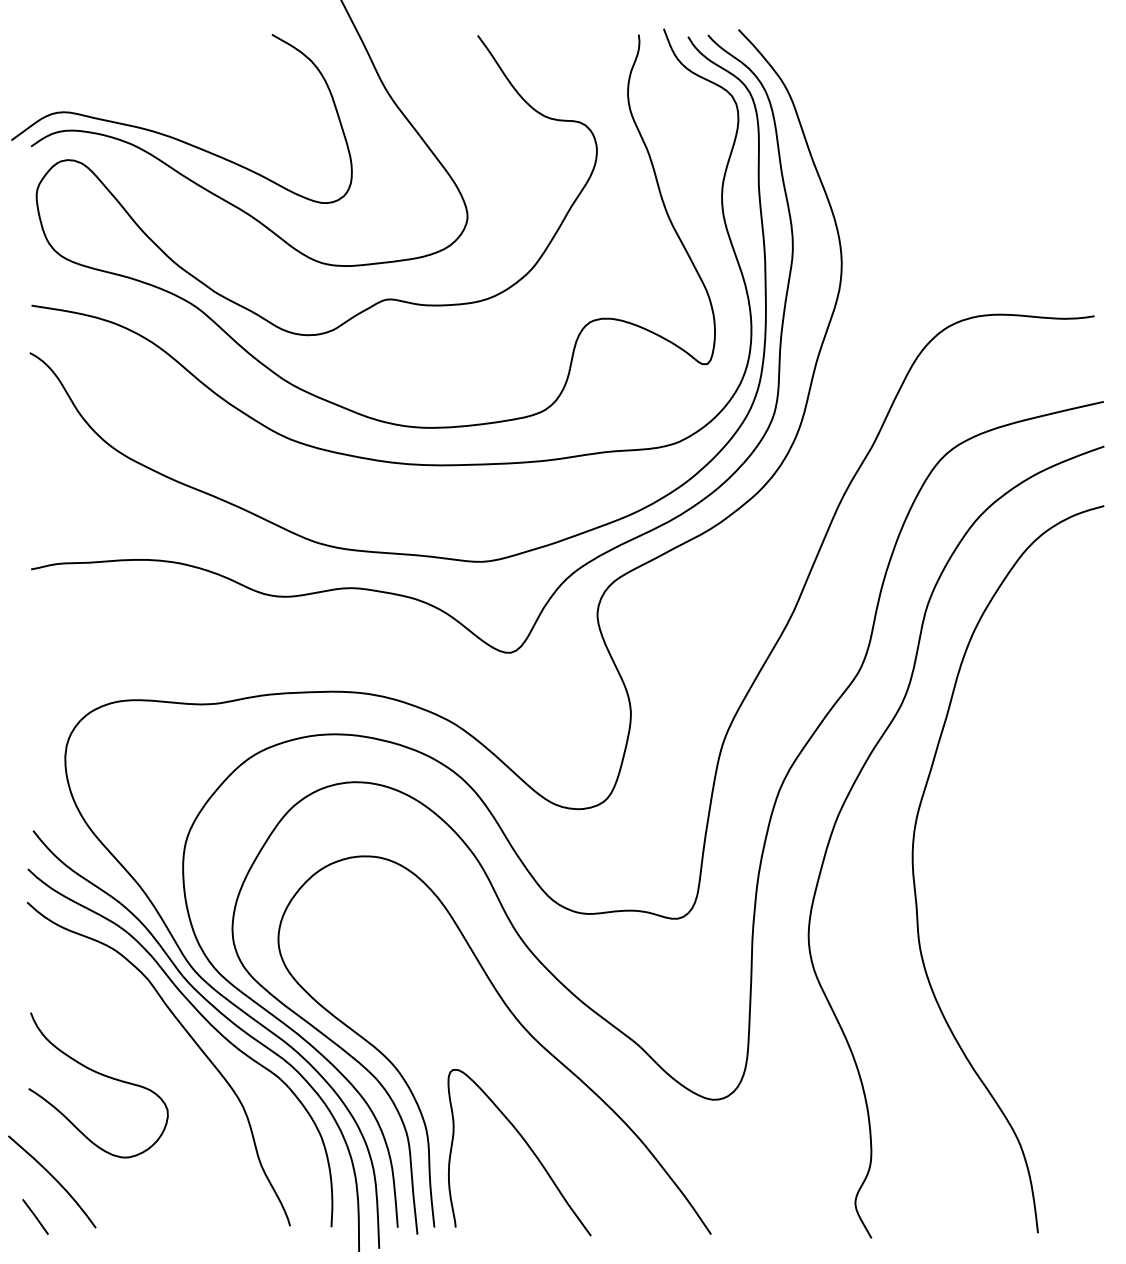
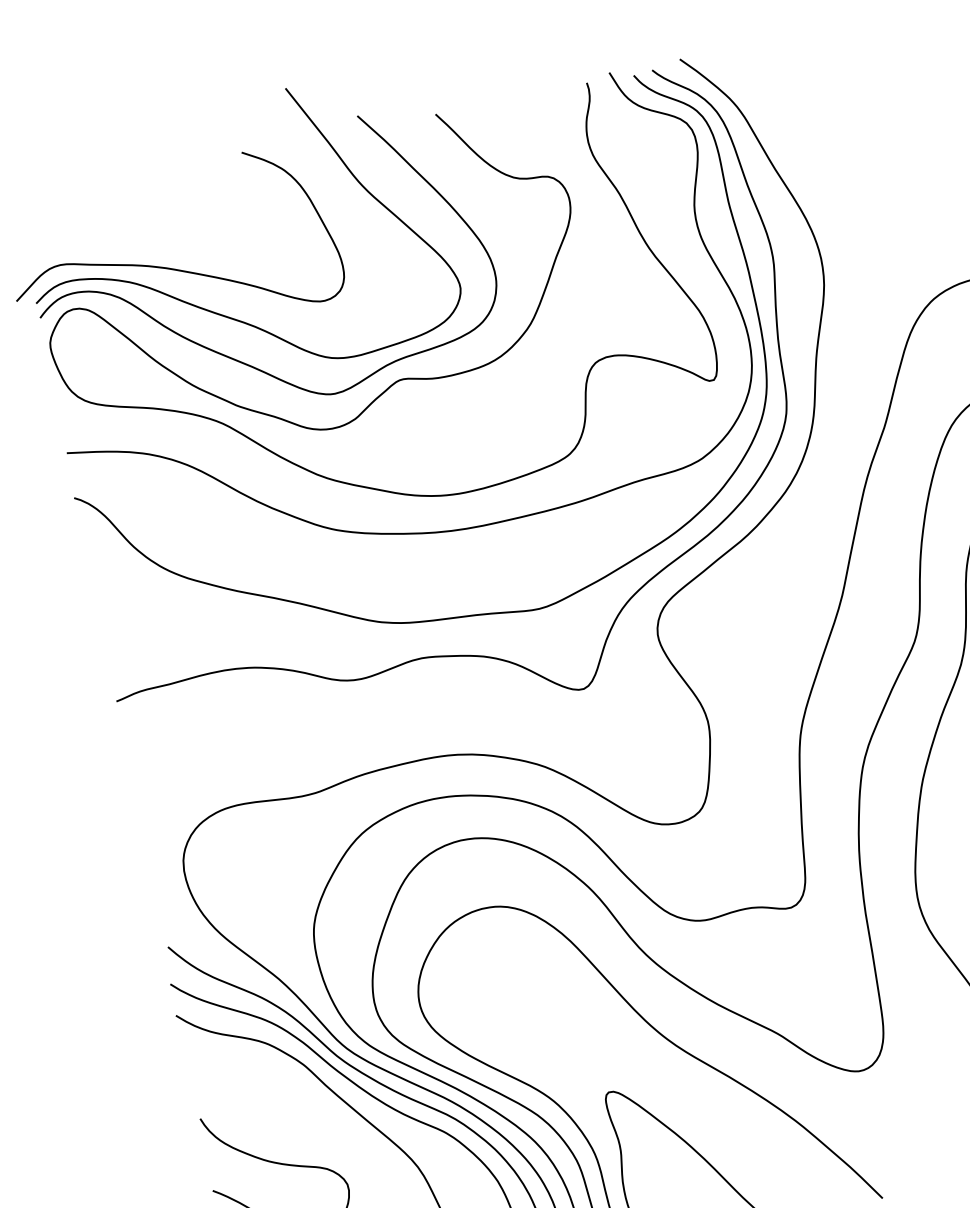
curve: (216, 239) -> (228, 355), added

